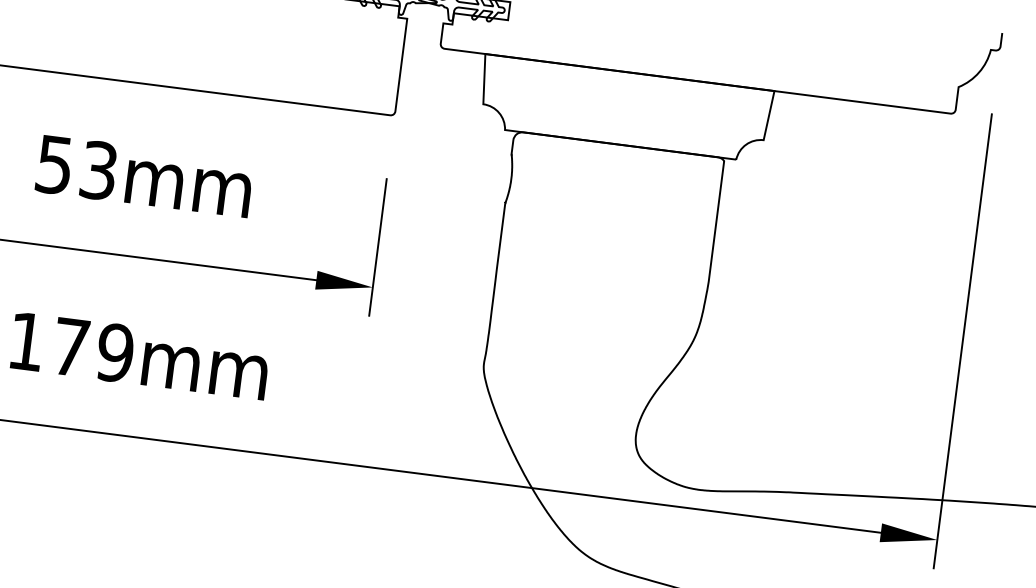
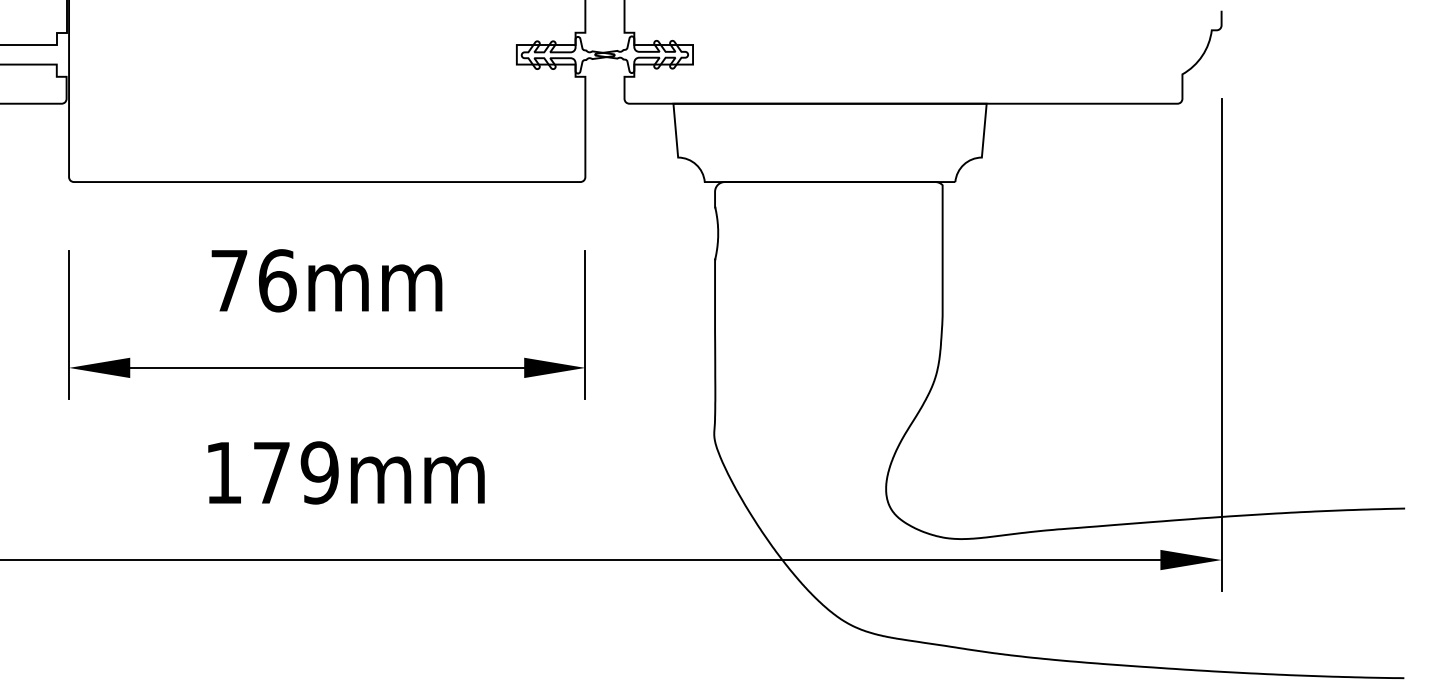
text: (76, 167) -> (253, 280), 53mm -> 76mm

